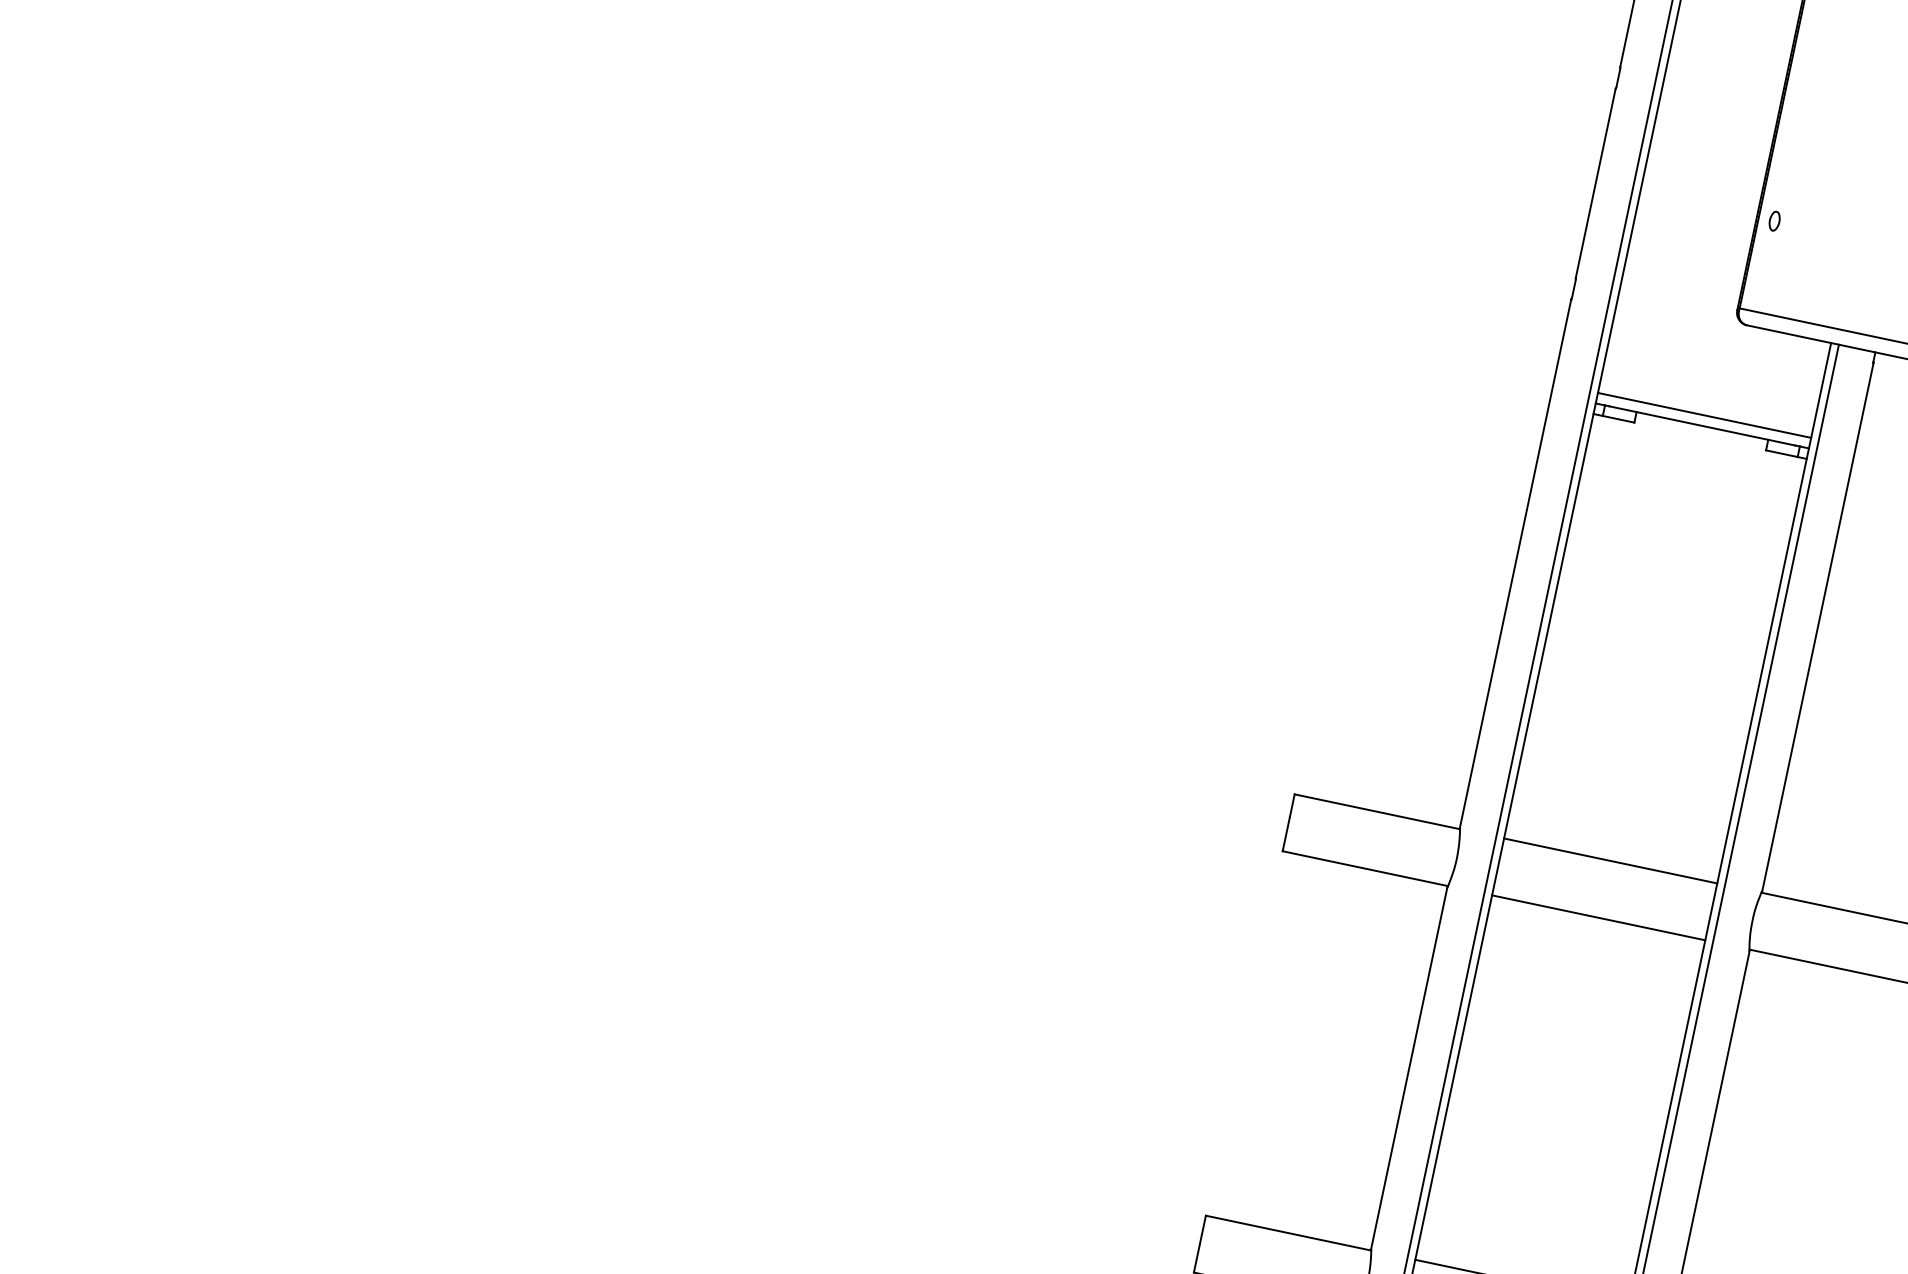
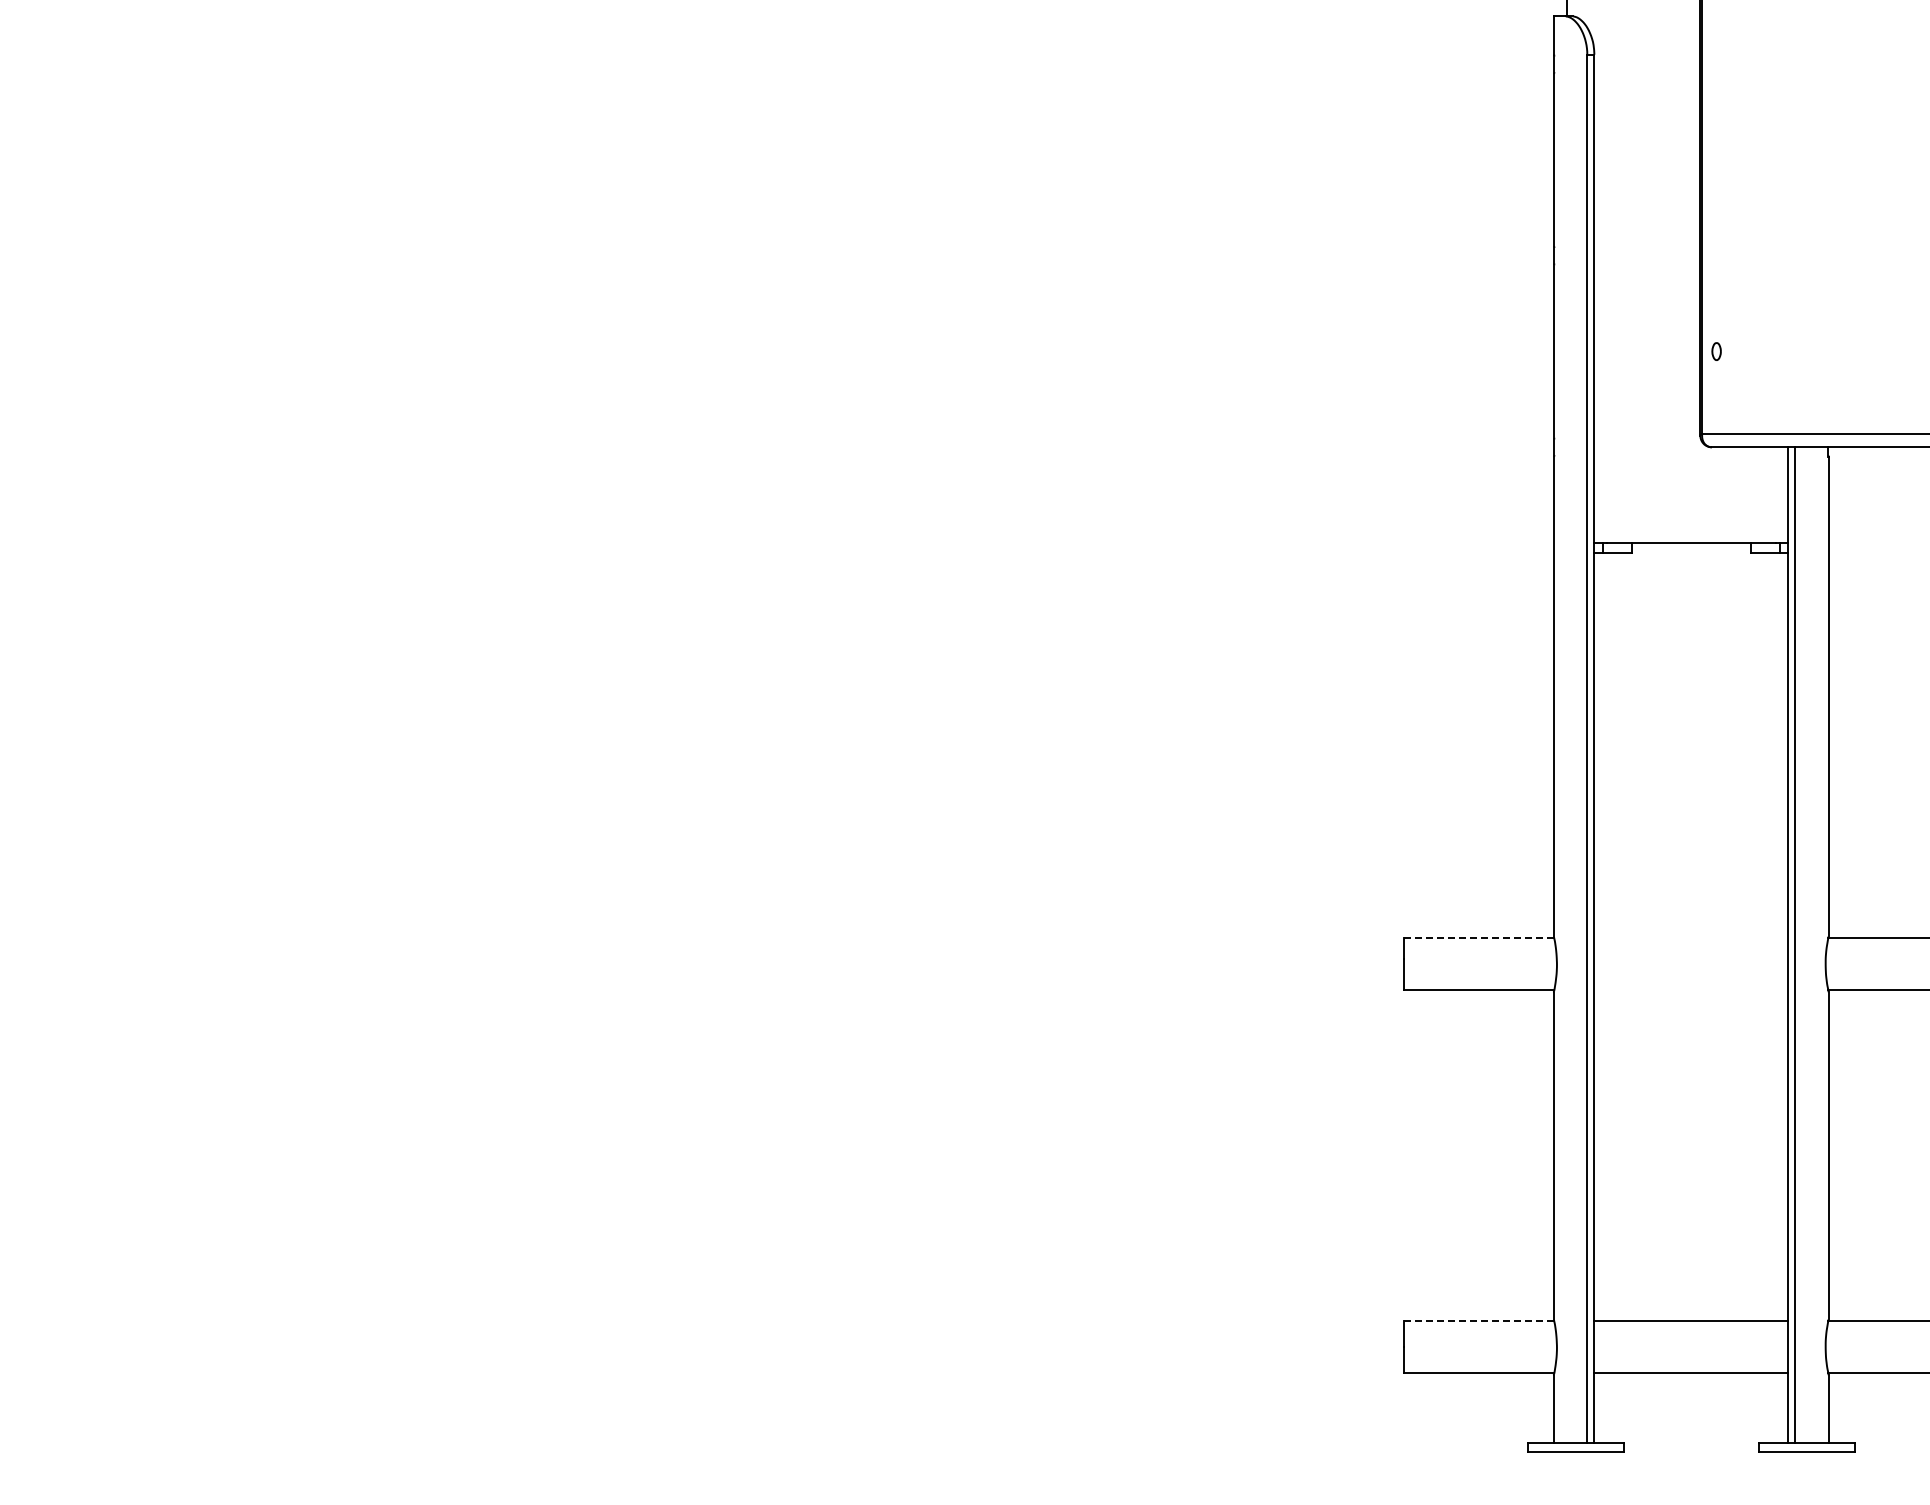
line: (1704, 415) -> (1691, 533), removed
line: (1376, 811) -> (1478, 938), solid -> dashed
line: (1610, 861) -> (1691, 938), removed
line: (1598, 918) -> (1691, 990), removed
line: (1287, 1233) -> (1478, 1321), solid -> dashed

